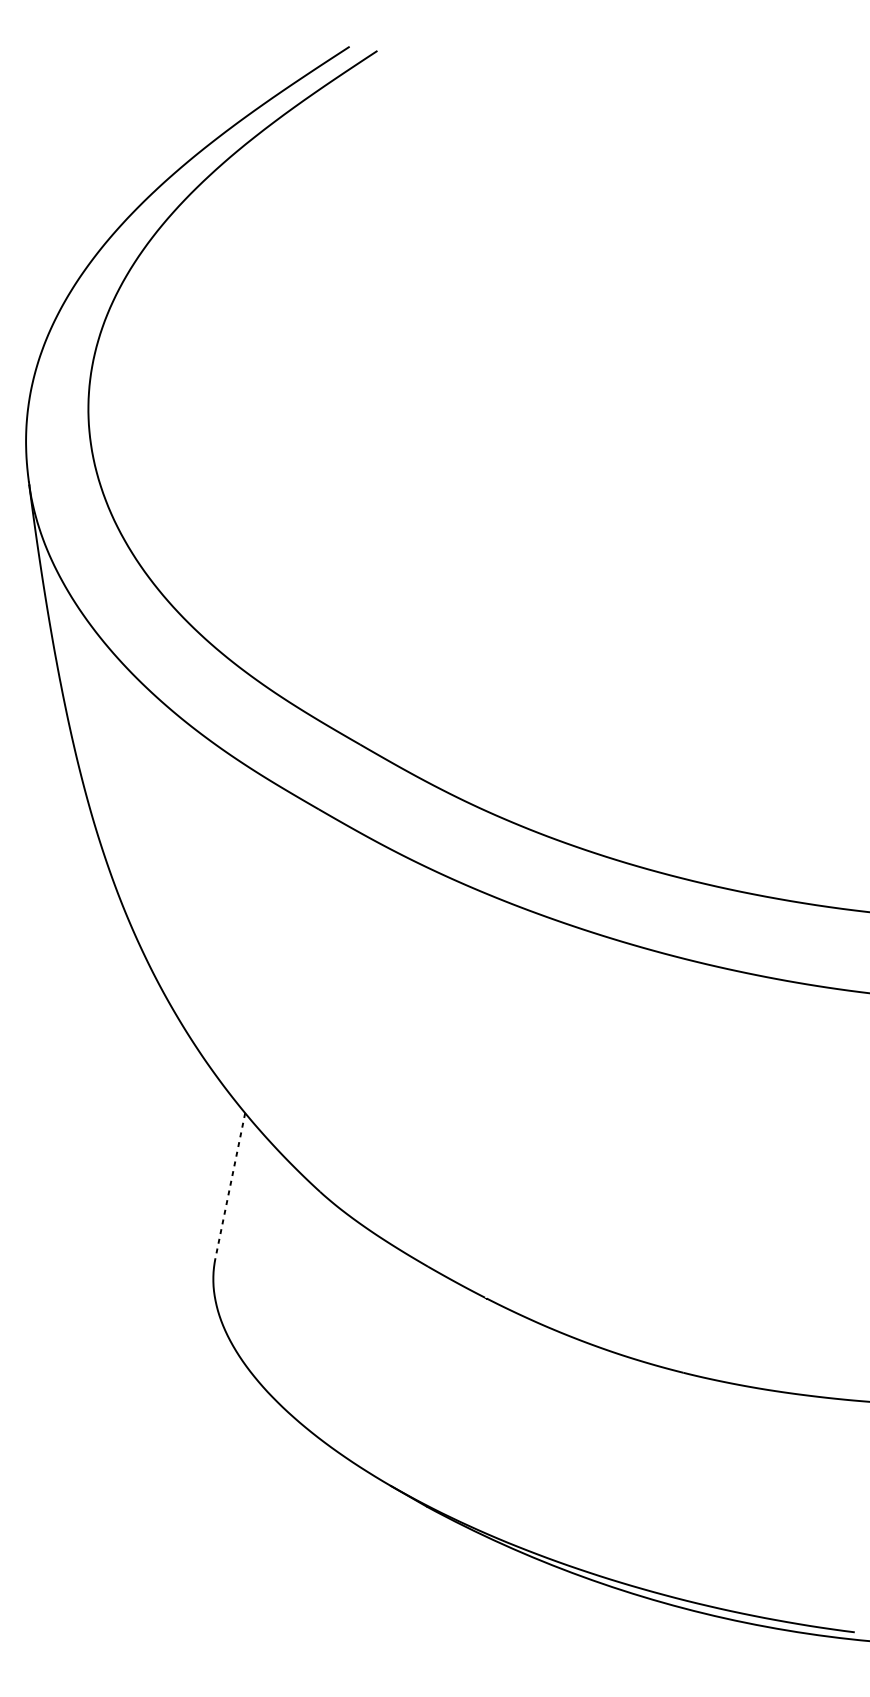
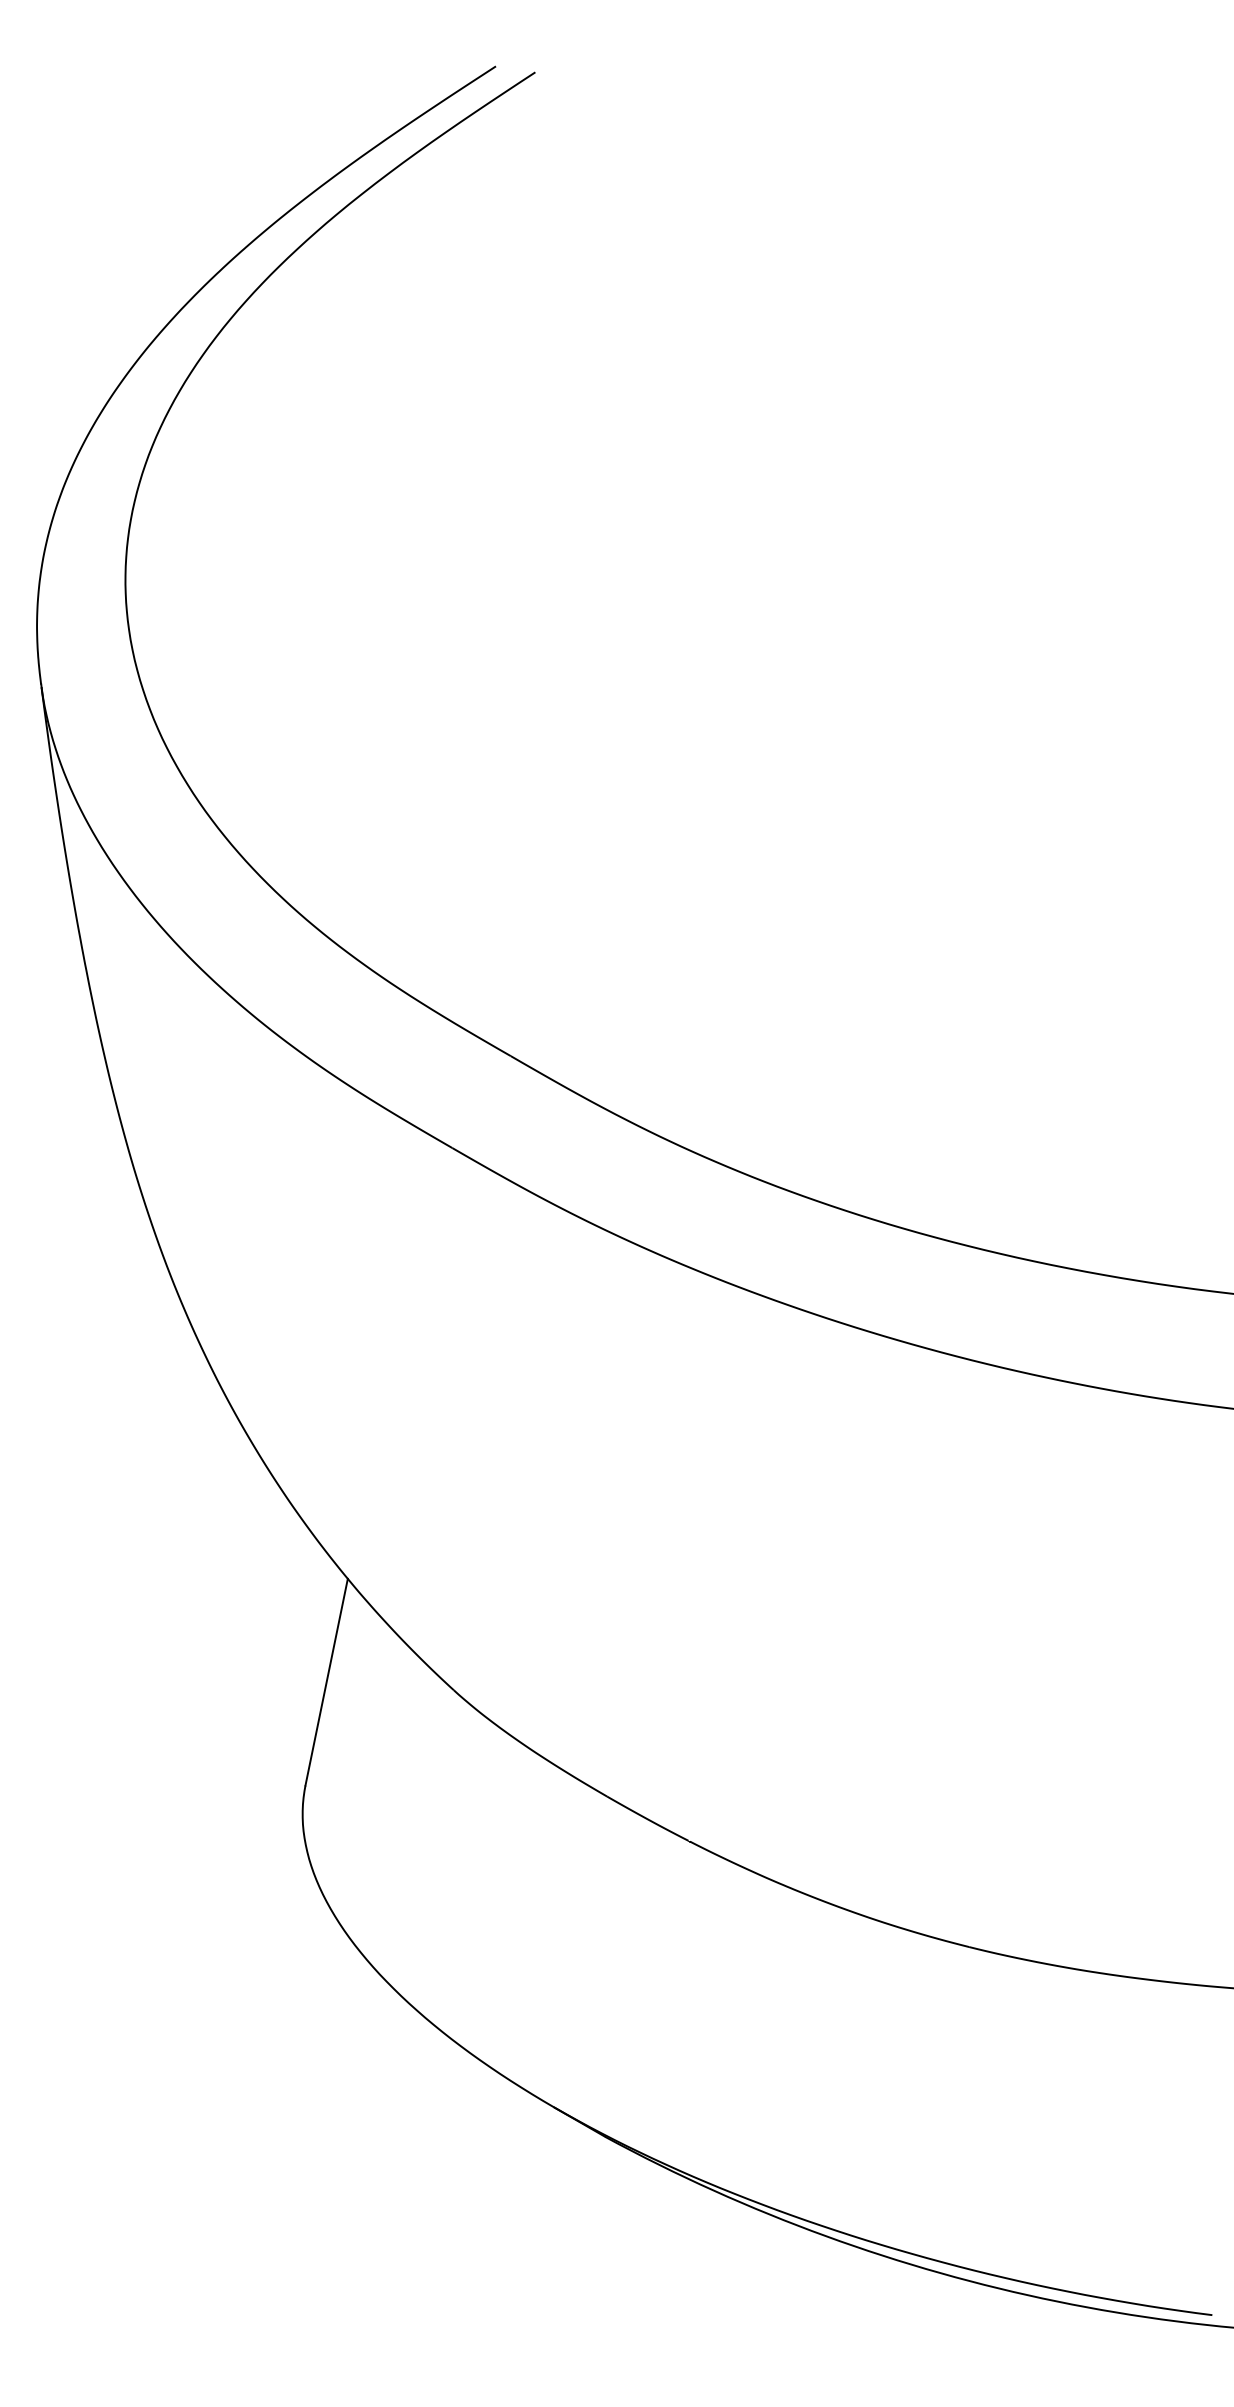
line: (230, 1186) -> (326, 1682), dashed -> solid

